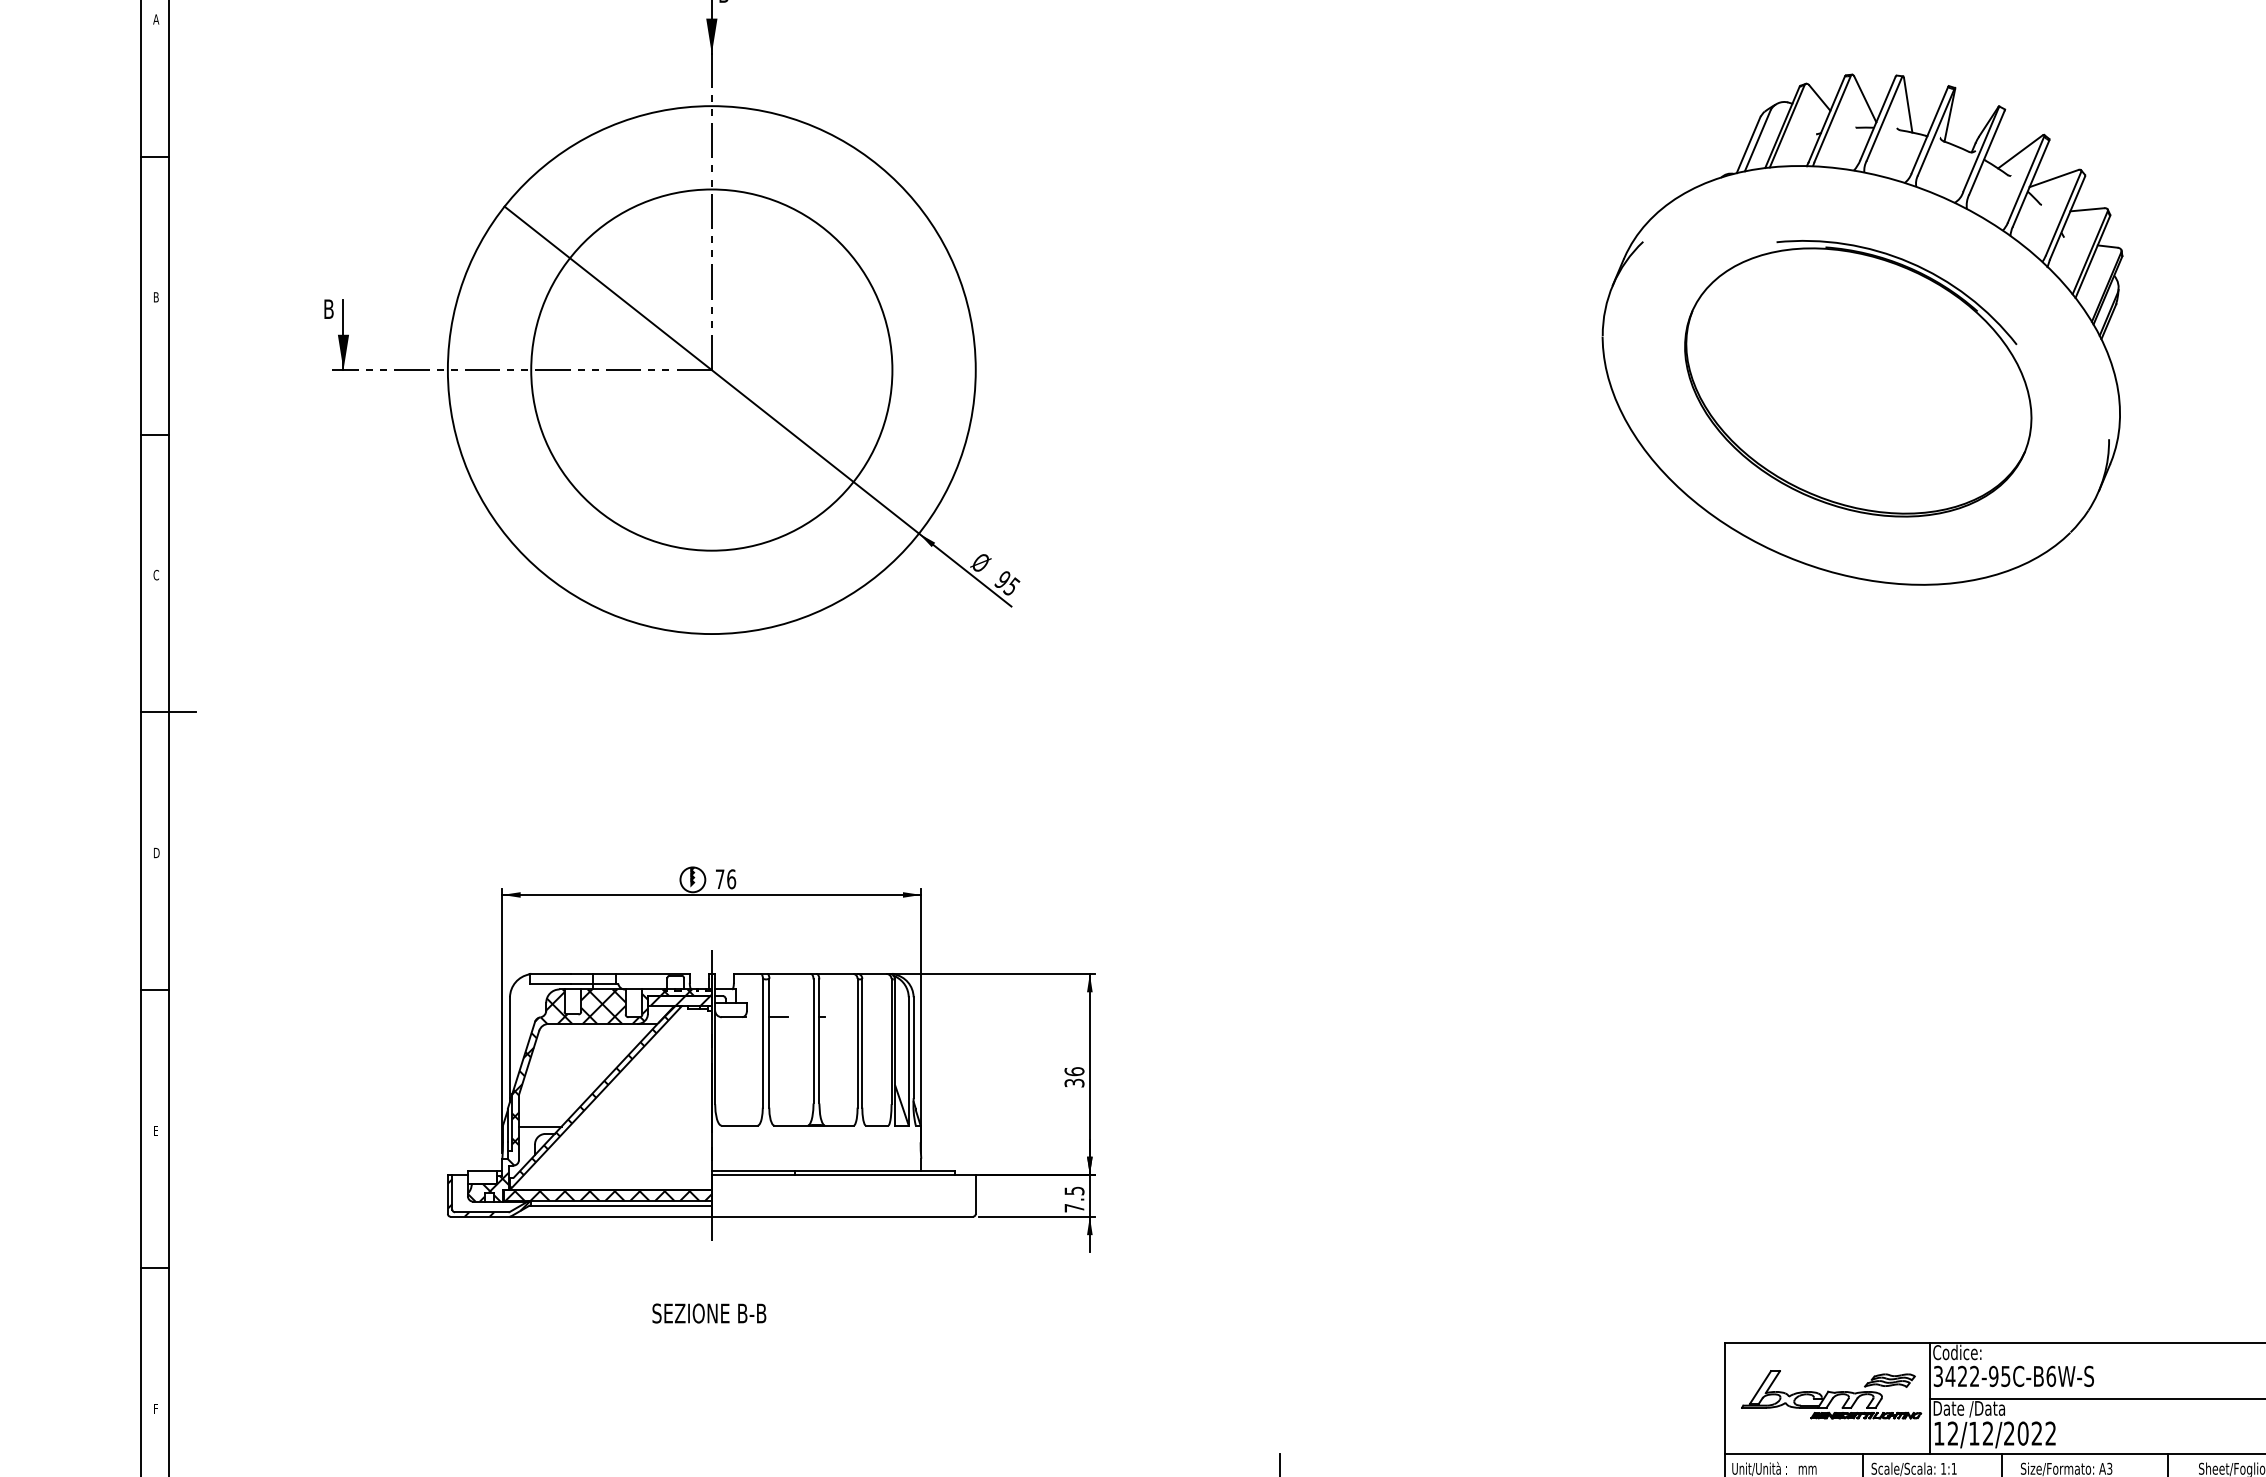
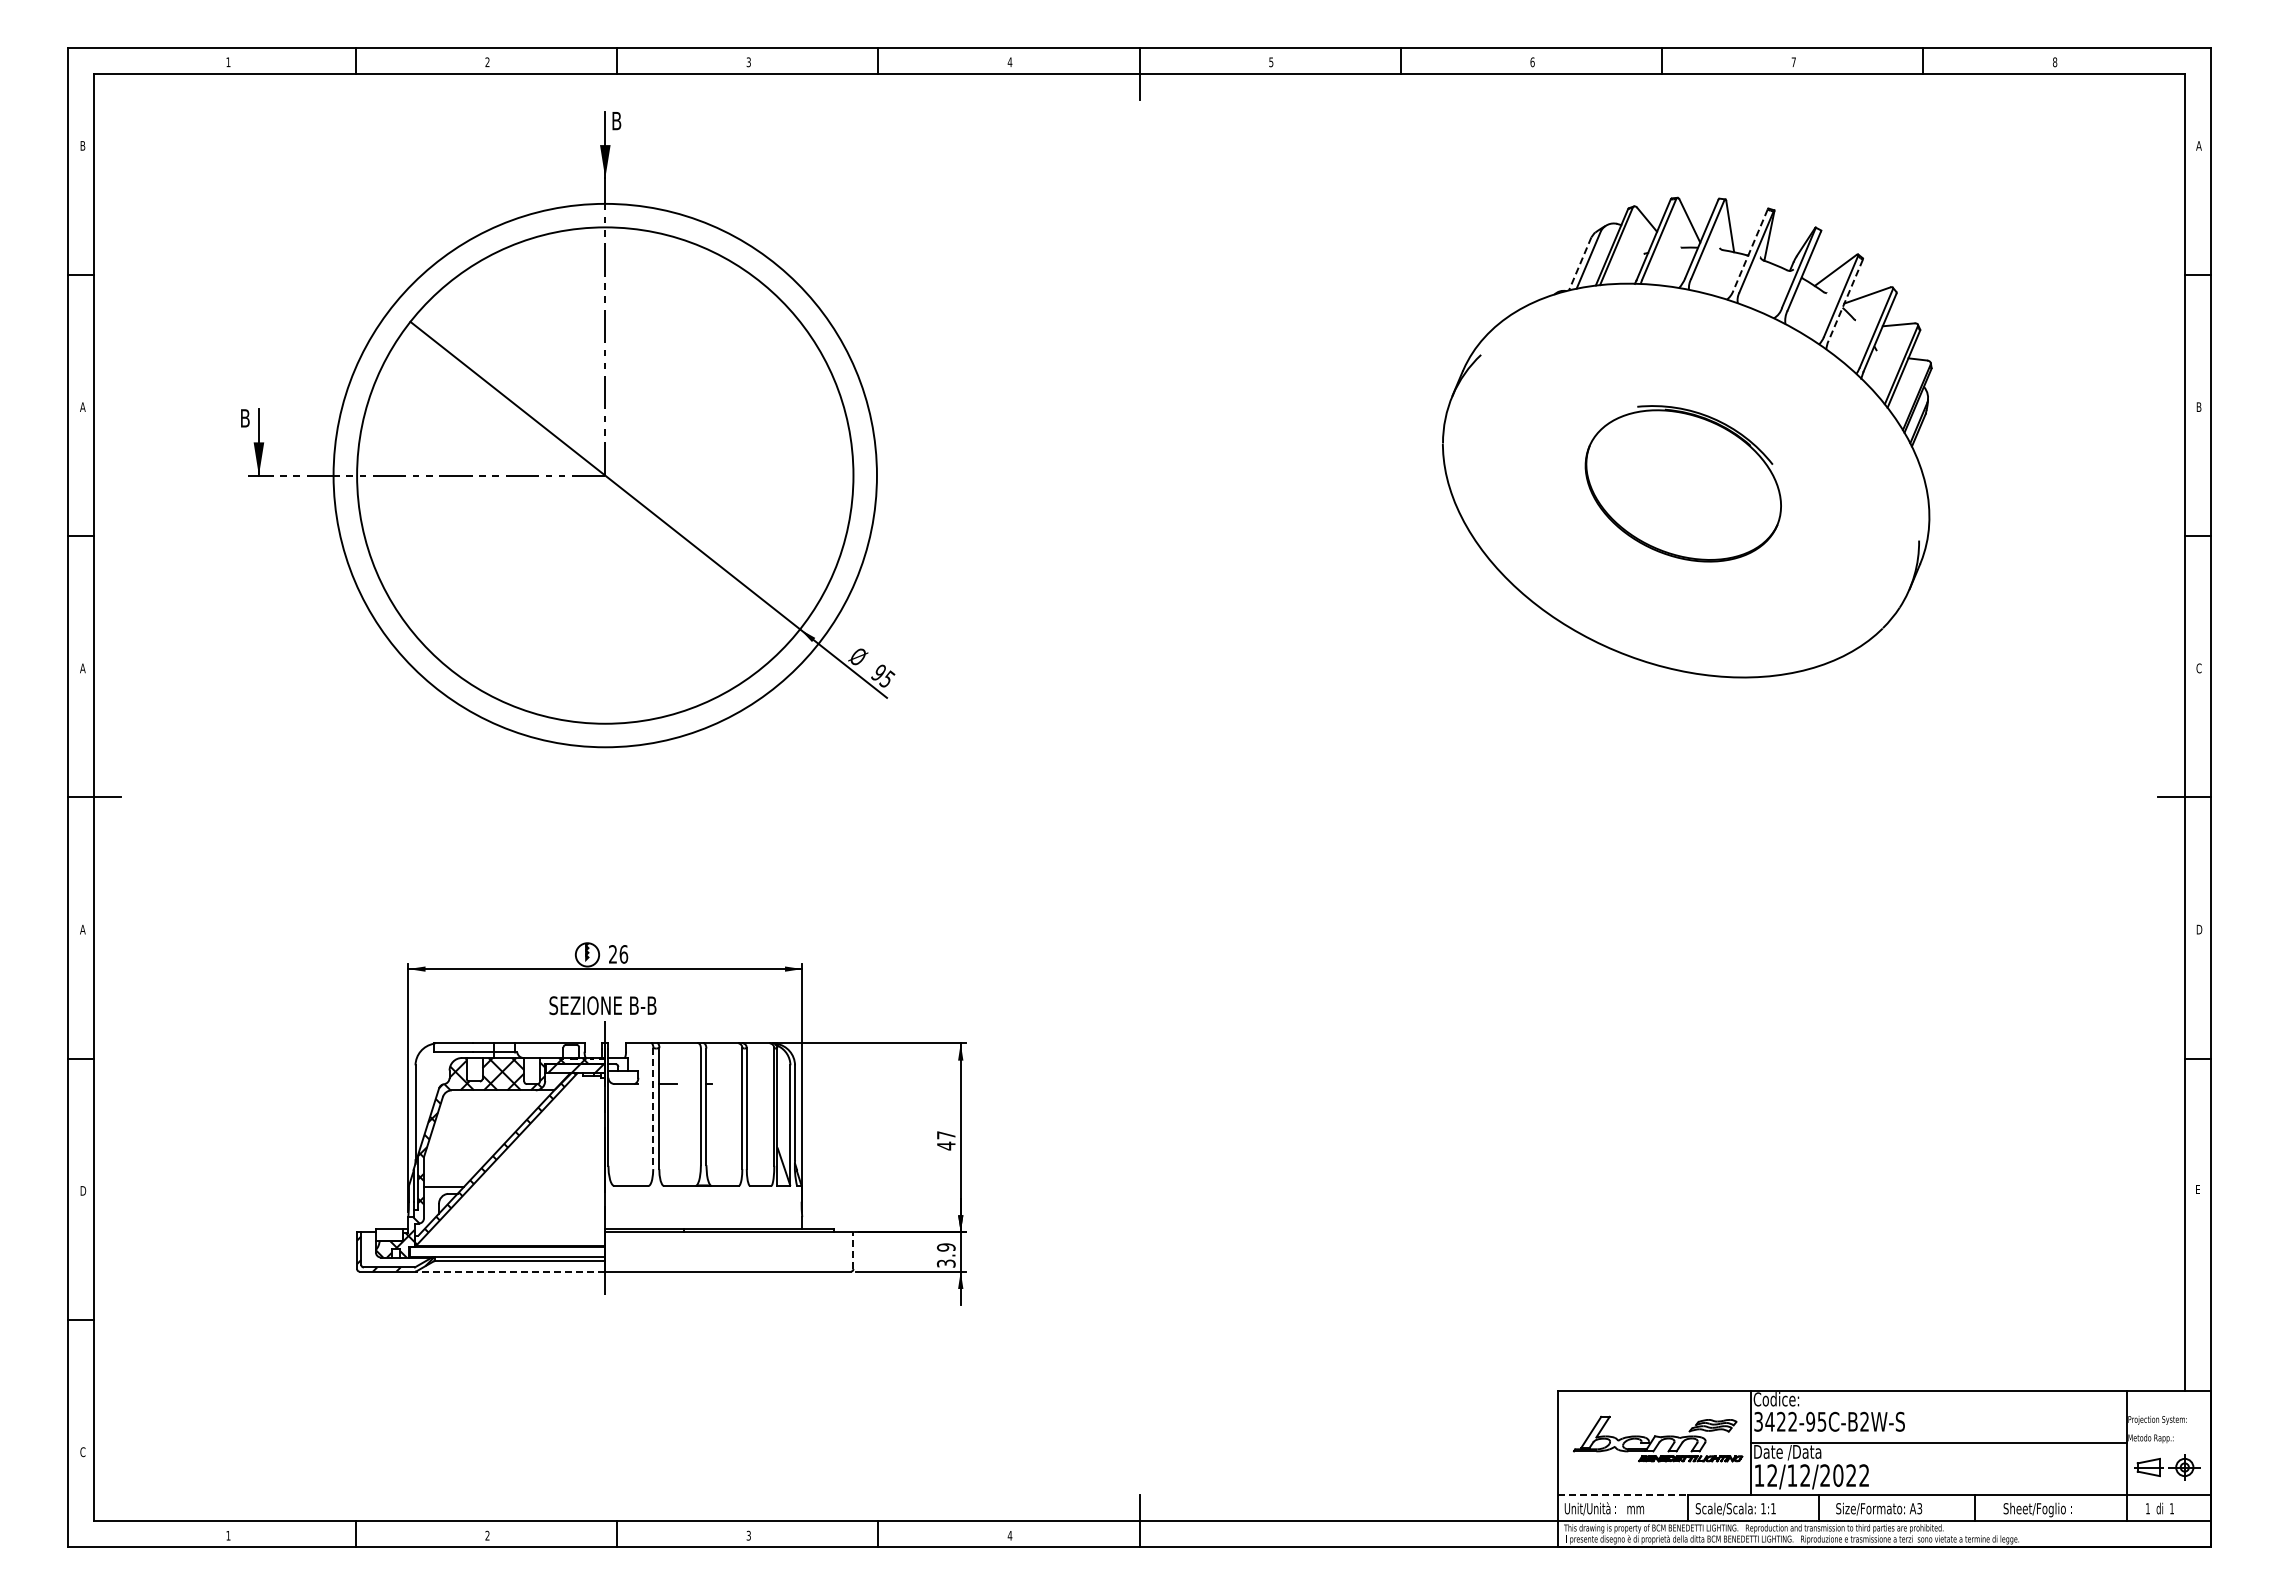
text: (155, 19) -> (82, 145), A -> B
line: (1929, 130) -> (1750, 250), solid -> dashed
line: (1748, 144) -> (1580, 263), solid -> dashed
line: (2030, 183) -> (1845, 300), solid -> dashed
text: (155, 296) -> (82, 406), B -> A
circle: (712, 370) -> (605, 475), size x1.6
part: (1858, 378) -> (1683, 483), size x0.6
text: (155, 575) -> (82, 668), C -> A
text: (156, 852) -> (83, 929), D -> A
text: (719, 879) -> (612, 954), 76 -> 26
line: (763, 1043) -> (653, 1108), solid -> dashed
text: (1073, 1077) -> (945, 1140), 36 -> 47
text: (156, 1130) -> (83, 1190), E -> D
line: (975, 1194) -> (853, 1250), solid -> dashed
hatch: (608, 1195) -> (508, 1251), removed
text: (1073, 1199) -> (945, 1255), 7.5 -> 3.9
line: (609, 1216) -> (509, 1271), solid -> dashed
text: (708, 1313) -> (602, 1005), moved
text: (2051, 1376) -> (1864, 1421), 3422-95C-B6W-S -> 3422-95C-B2W-S
text: (155, 1409) -> (82, 1452), F -> C
line: (1794, 1454) -> (1623, 1495), solid -> dashed

